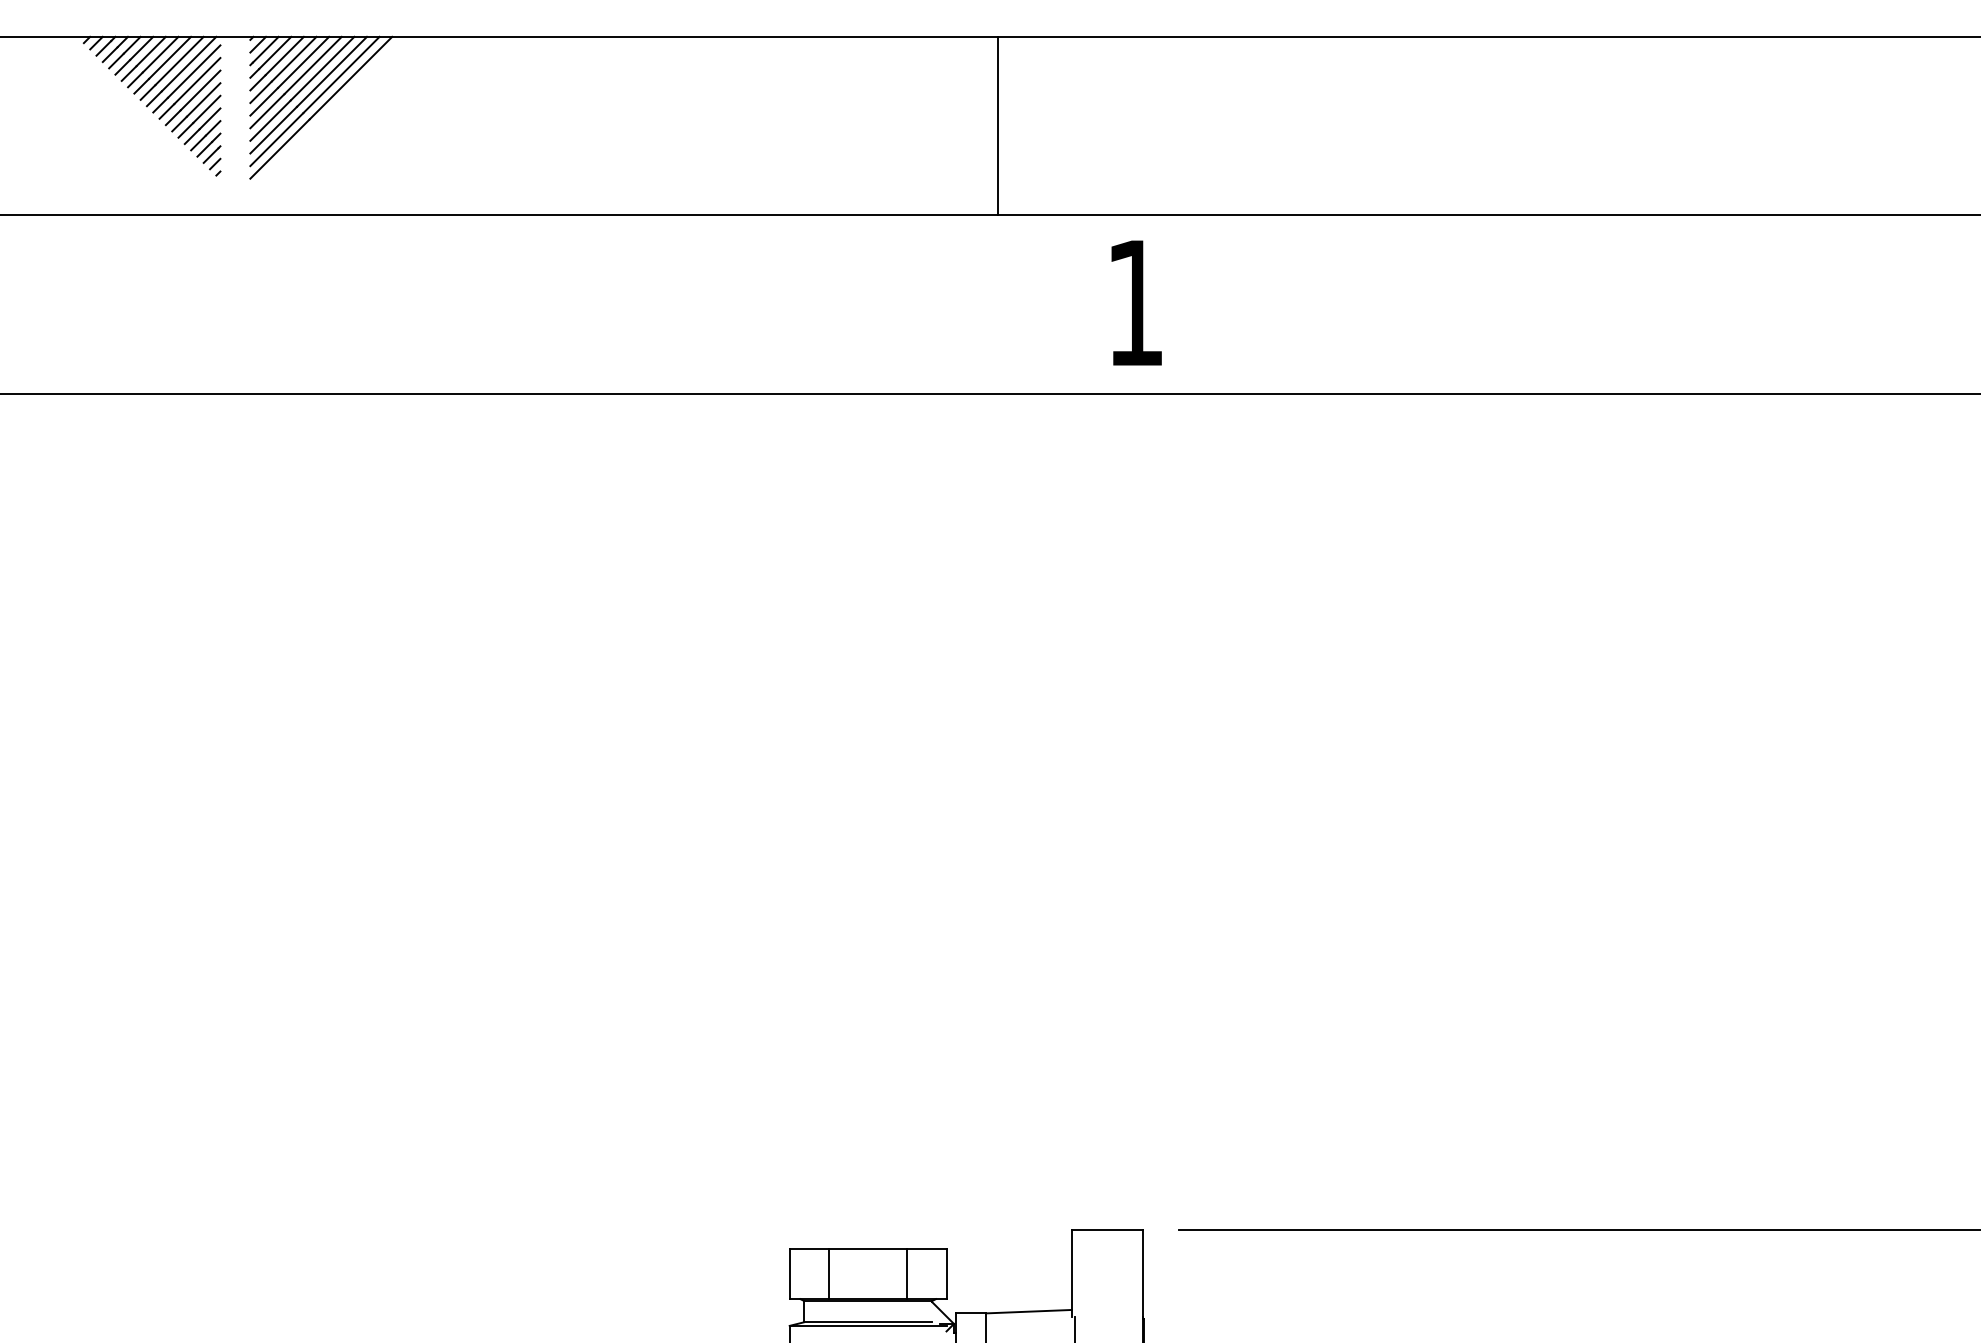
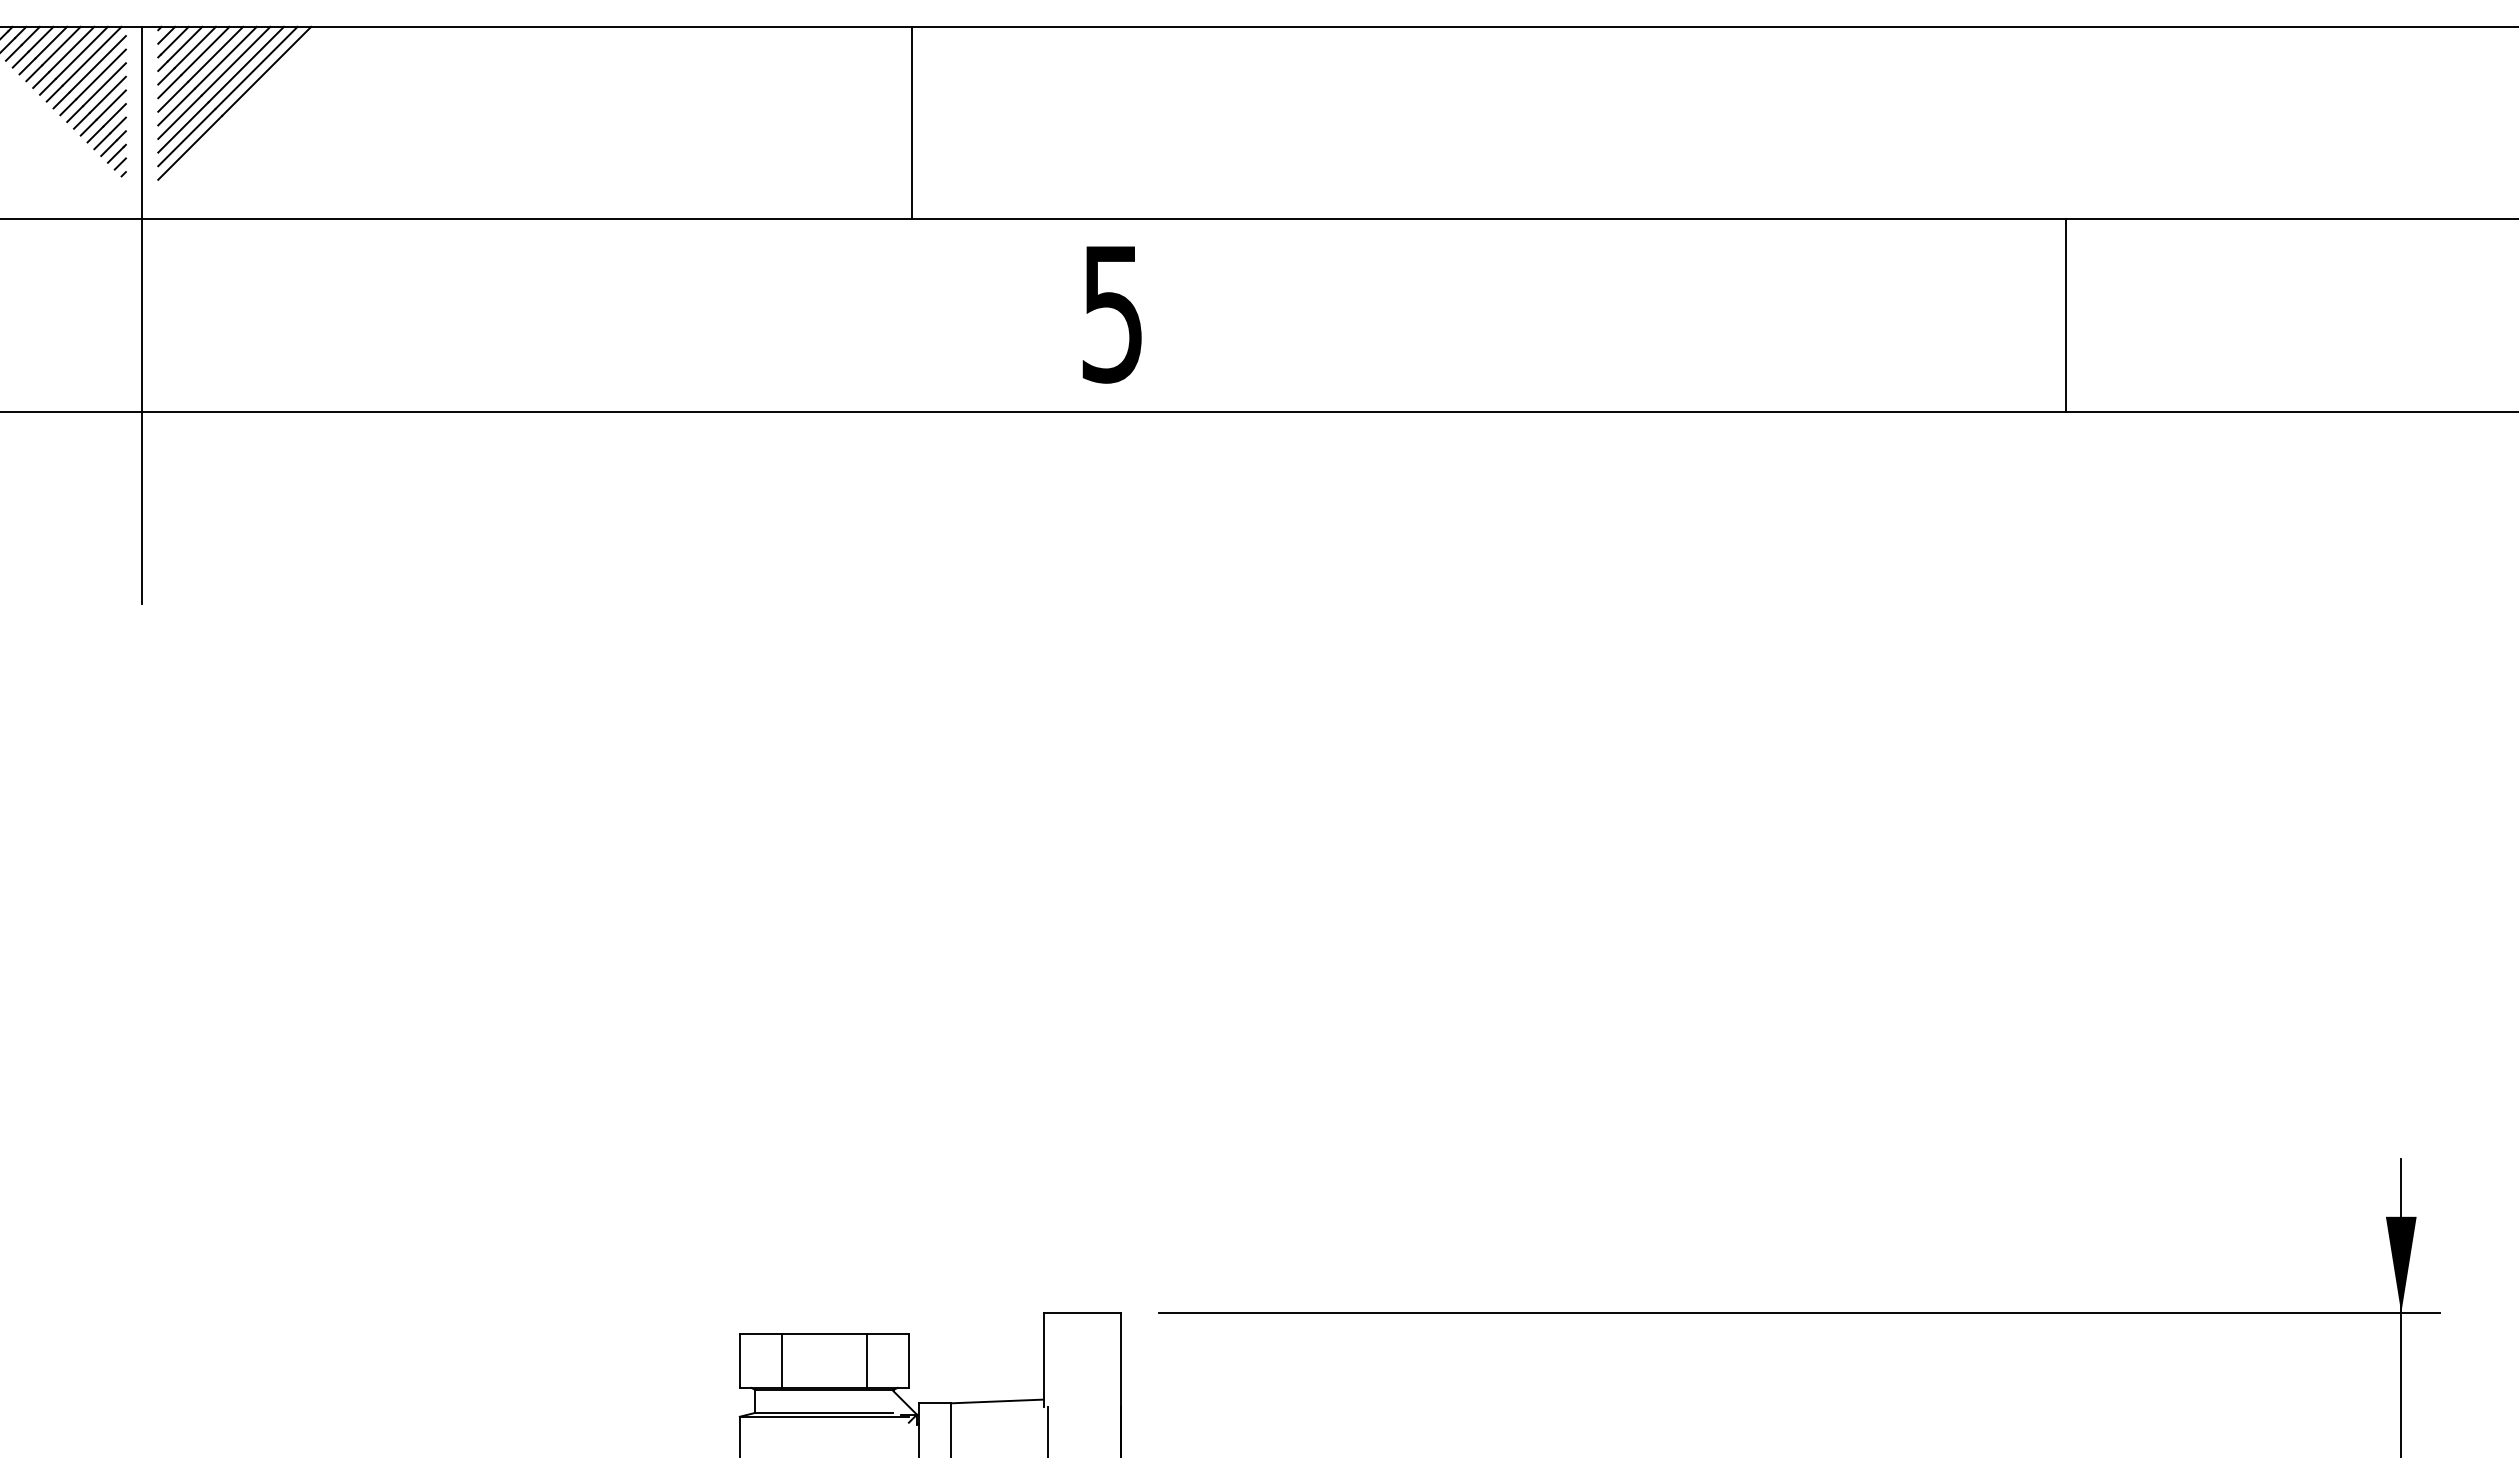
line: (998, 125) -> (911, 122), moved
line: (235, 303) -> (142, 314), added
text: (1134, 303) -> (1111, 314), 1 -> 5

